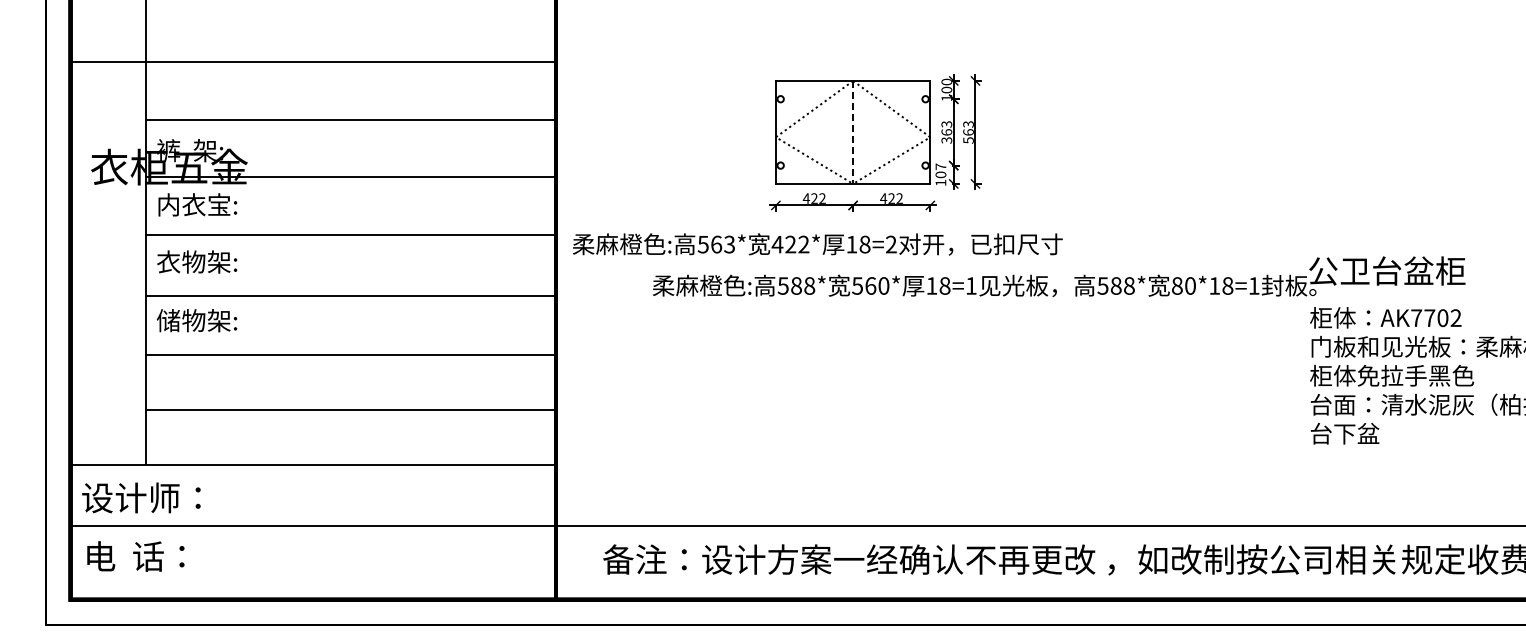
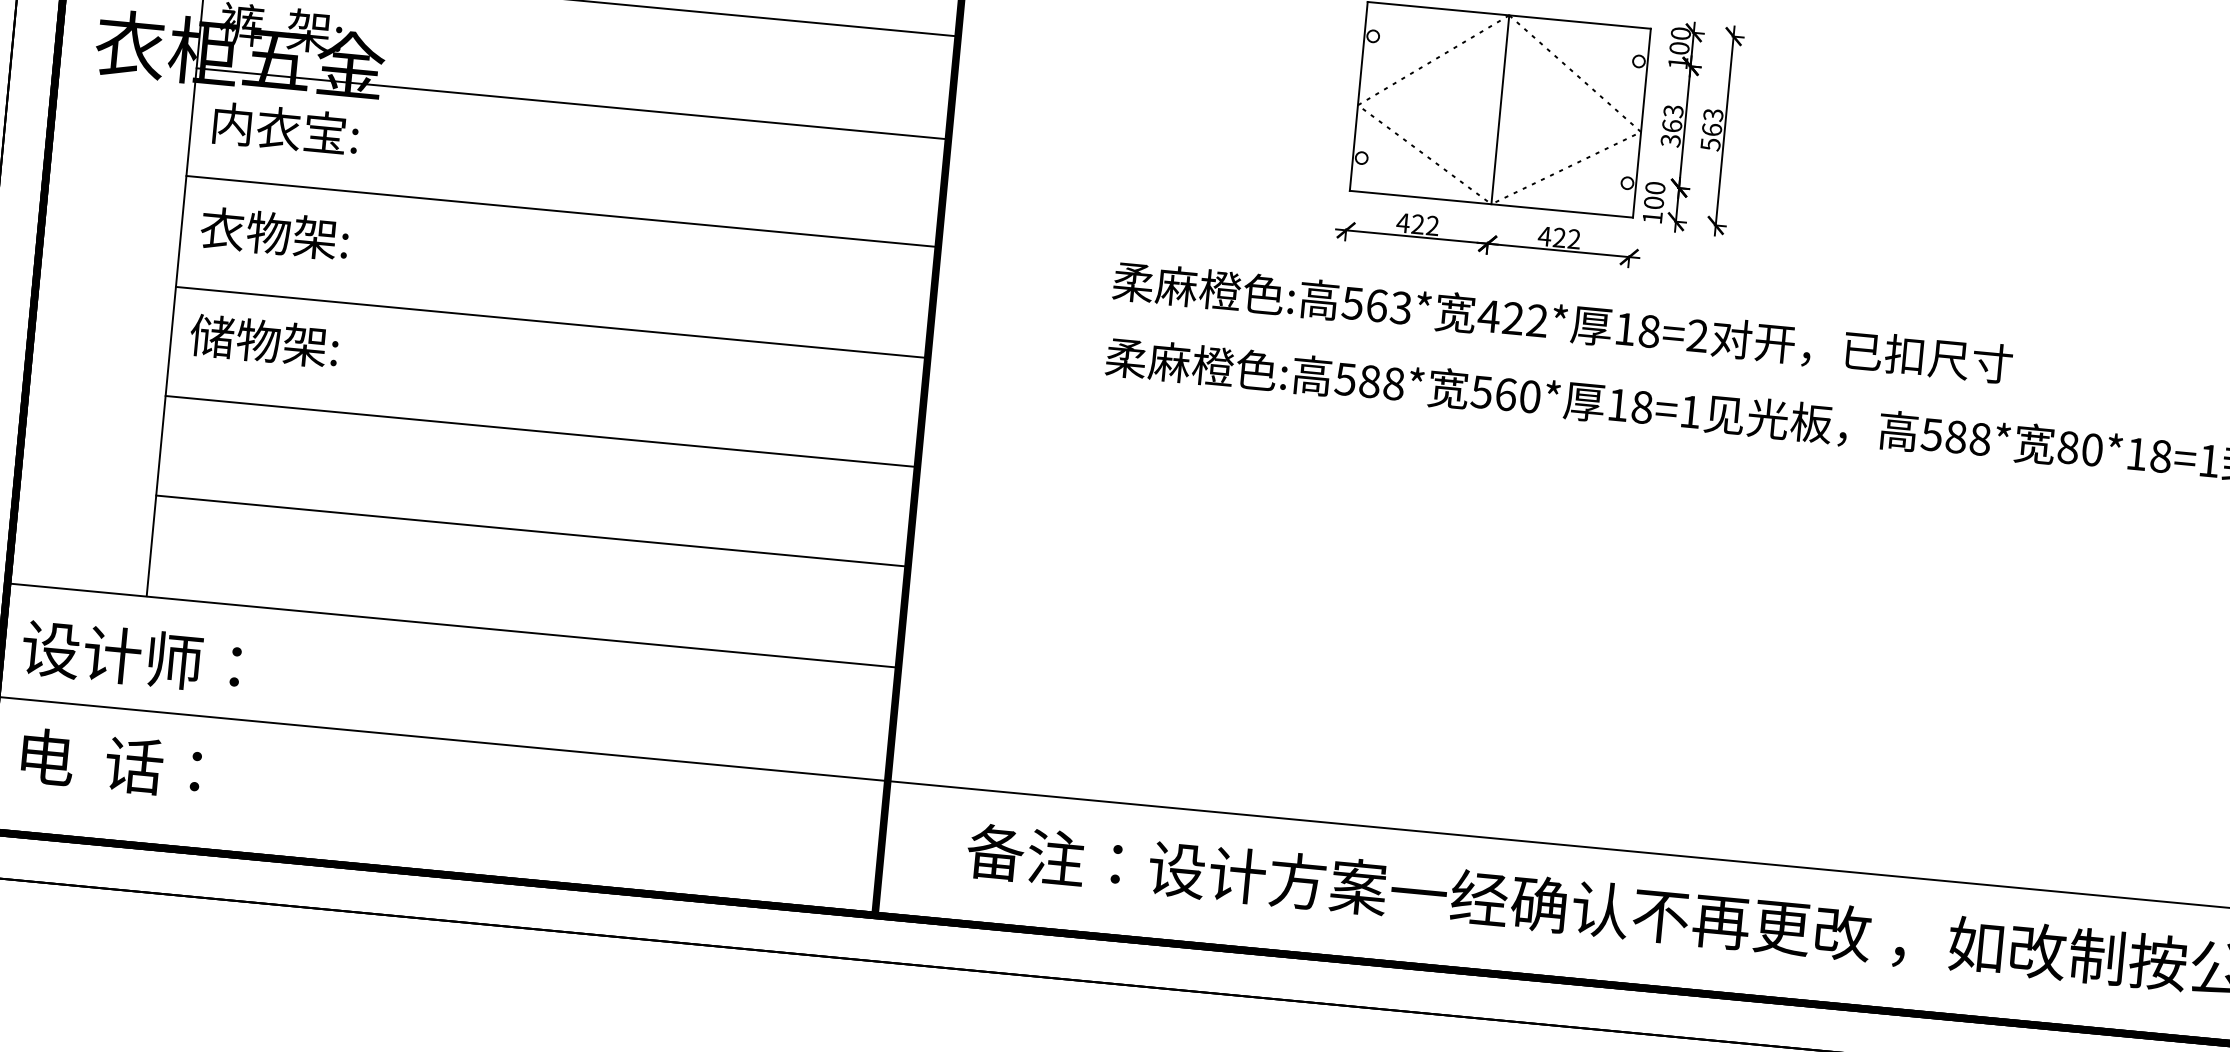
line: (853, 132) -> (1500, 110), dashed -> solid
text: (940, 166) -> (1654, 187), 107 -> 100
text: (817, 244) -> (1562, 323), moved

